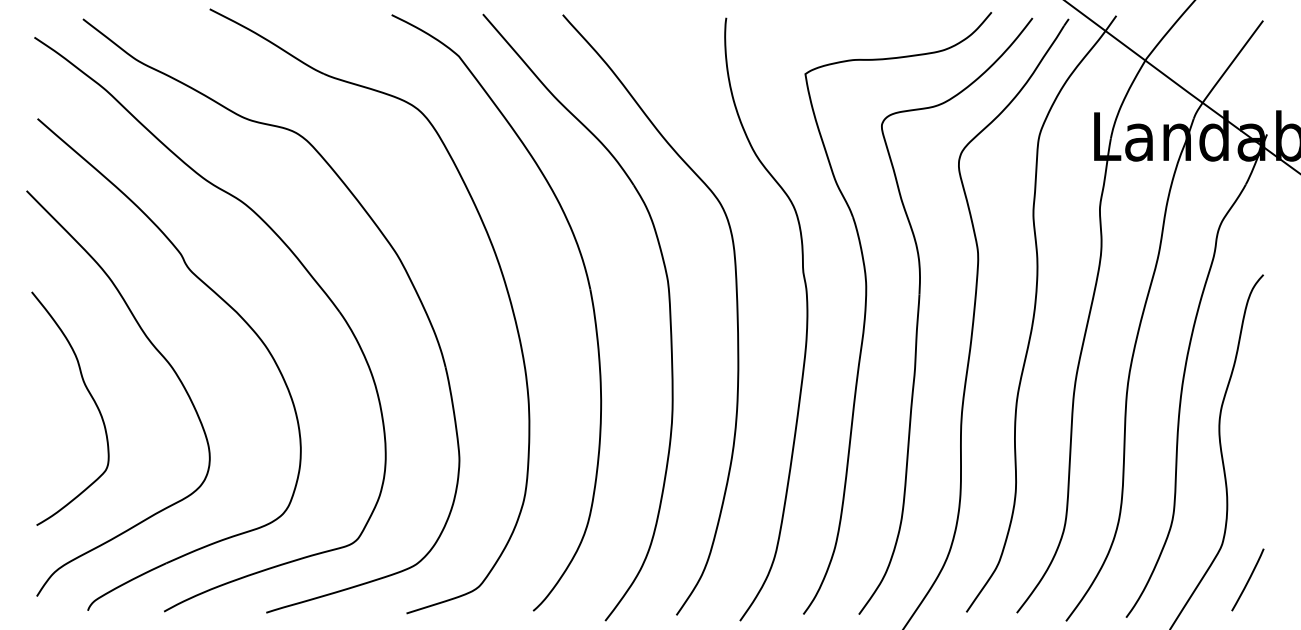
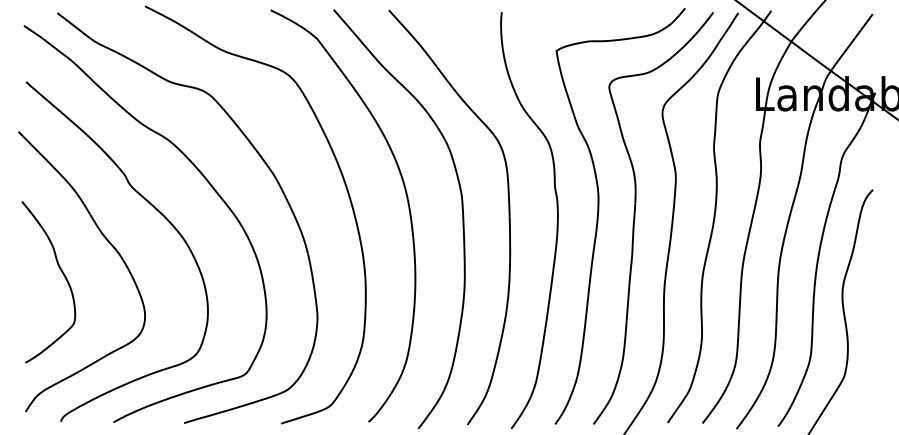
line: (1246, 579) -> (861, 400), removed

